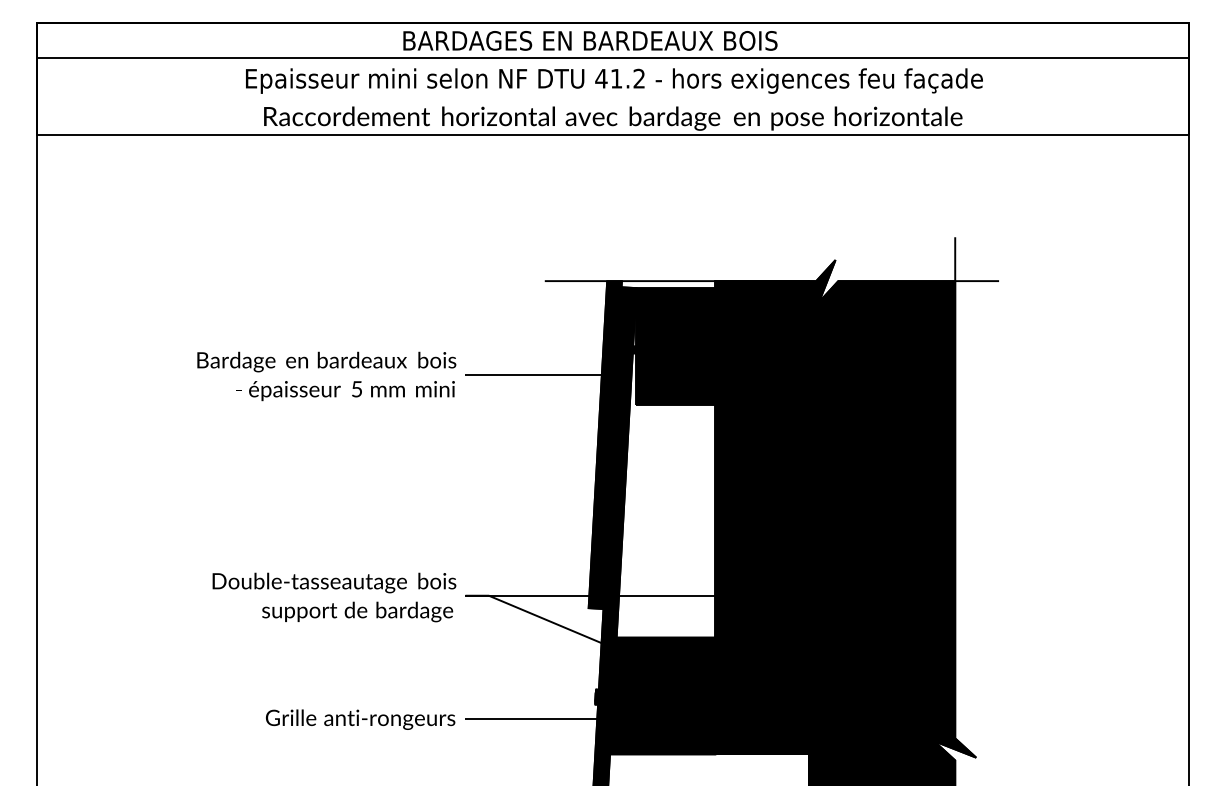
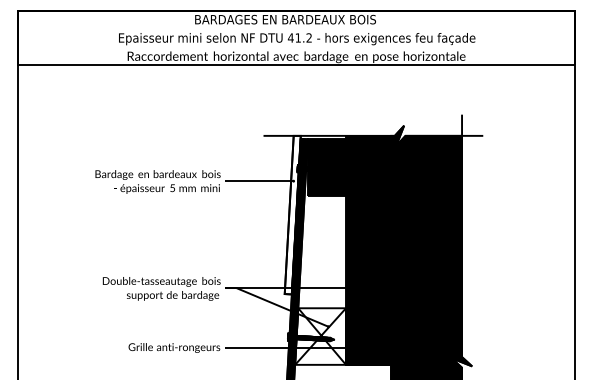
line: (613, 59) -> (296, 28), removed
fill: (604, 443) -> (292, 214), removed
fill: (662, 695) -> (320, 336), removed

